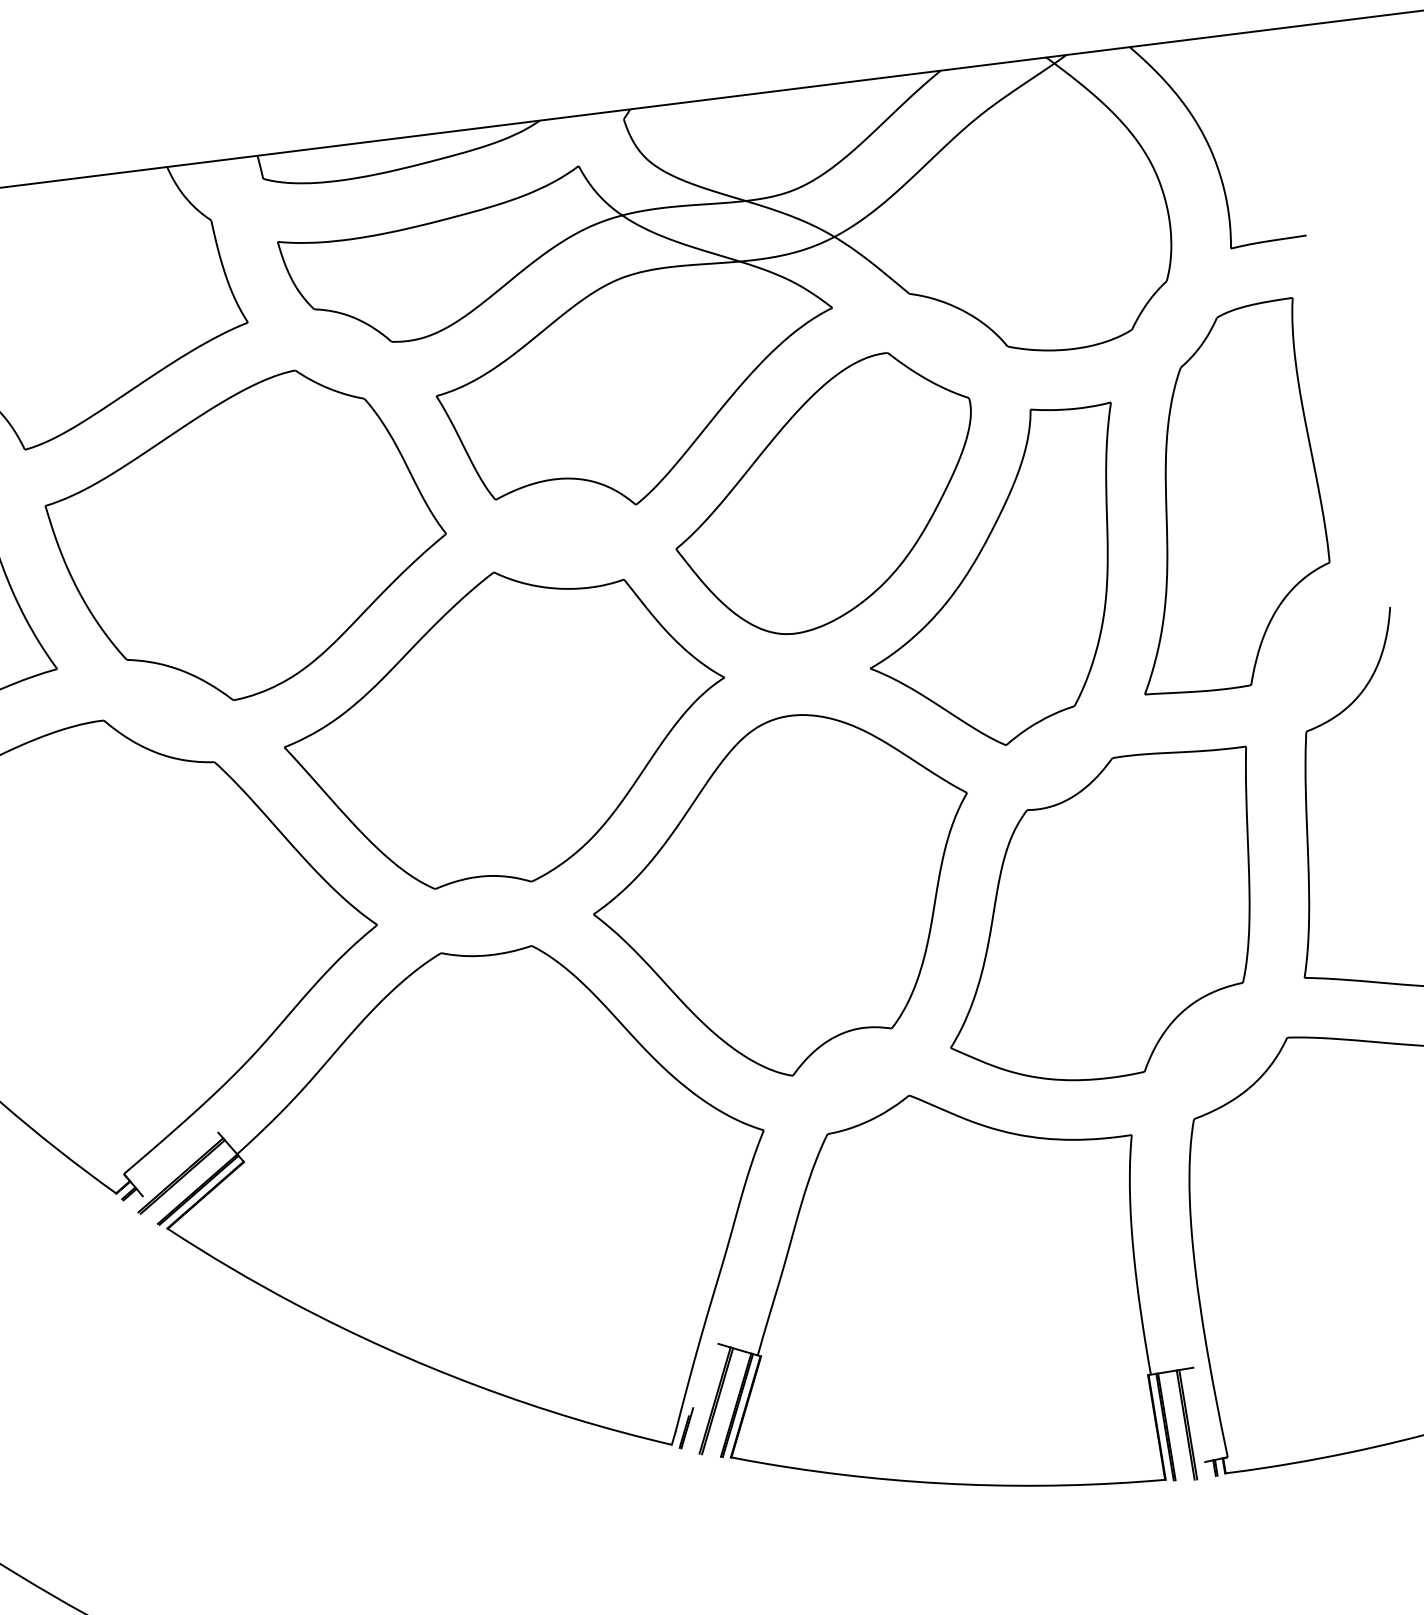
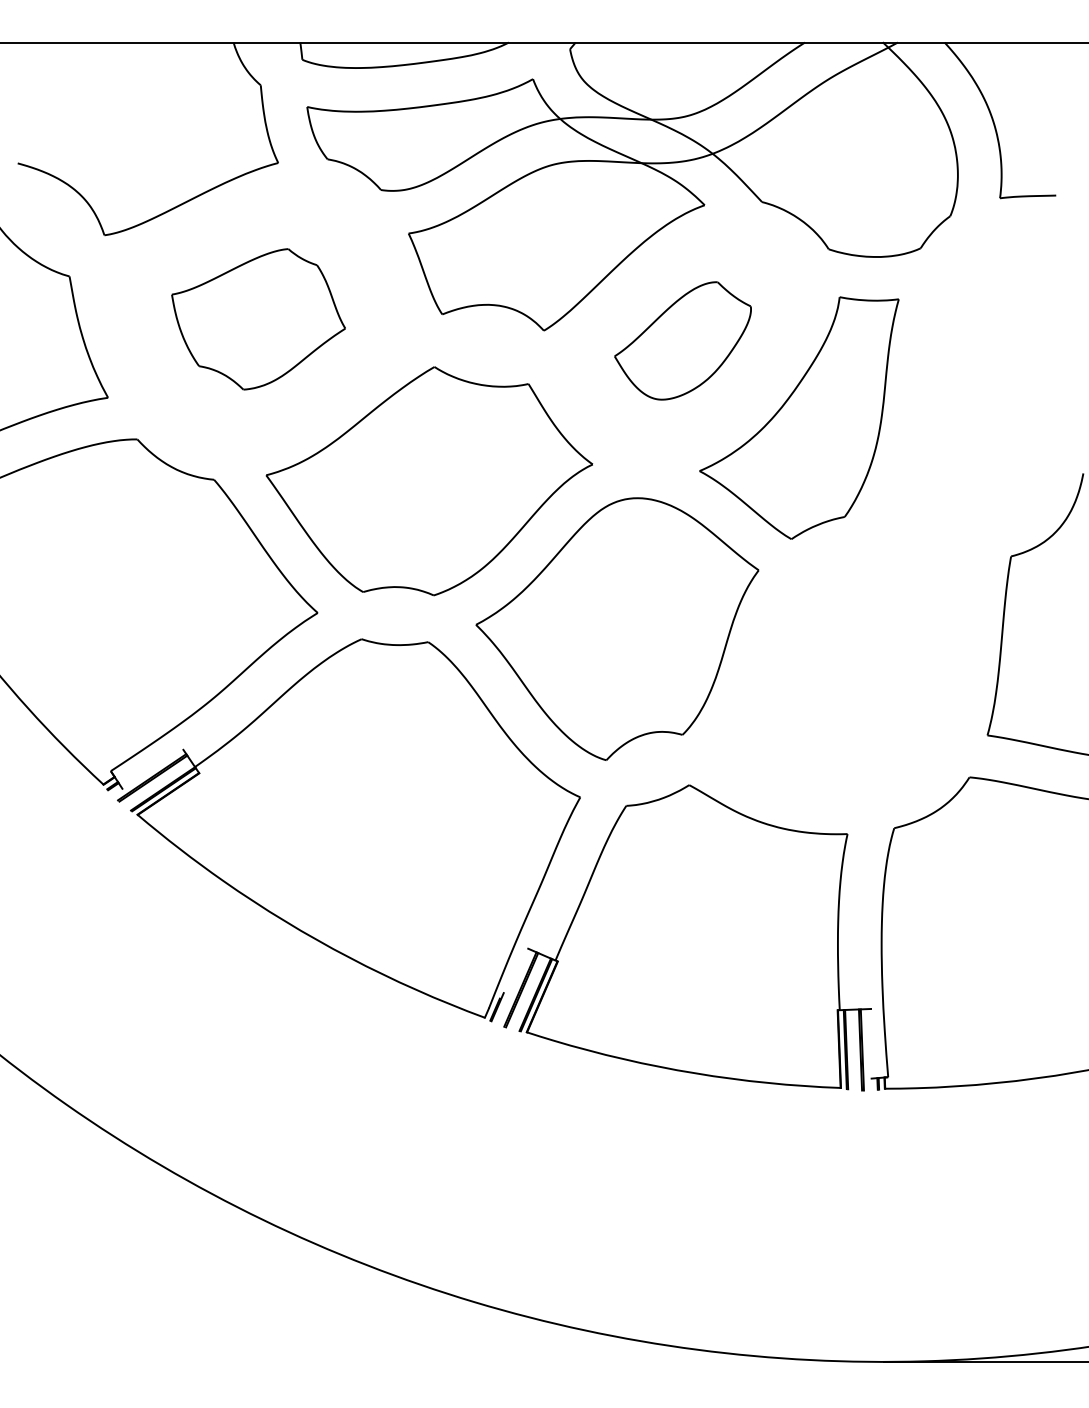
part: (825, 494) -> (682, 340), size x0.6
part: (1221, 497) -> (970, 378), removed
part: (247, 537) -> (258, 319), size x0.6
part: (1100, 919) -> (844, 674), removed

